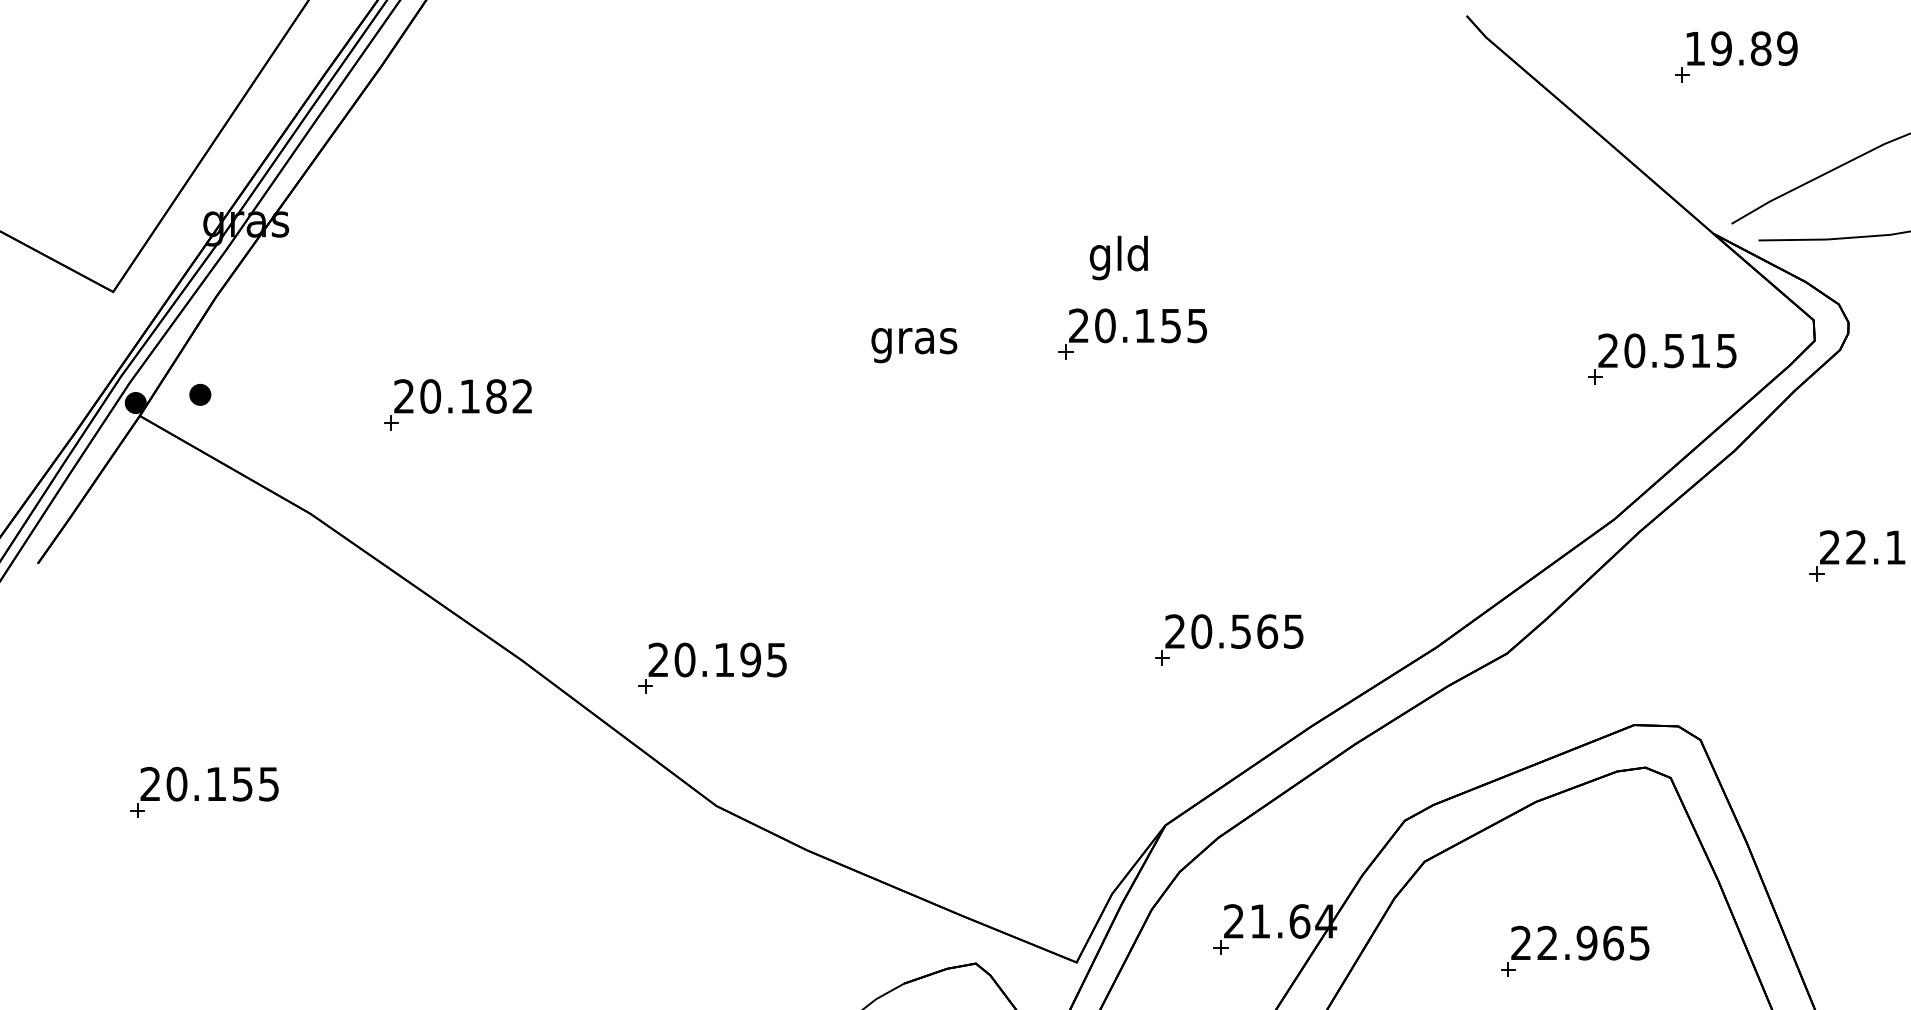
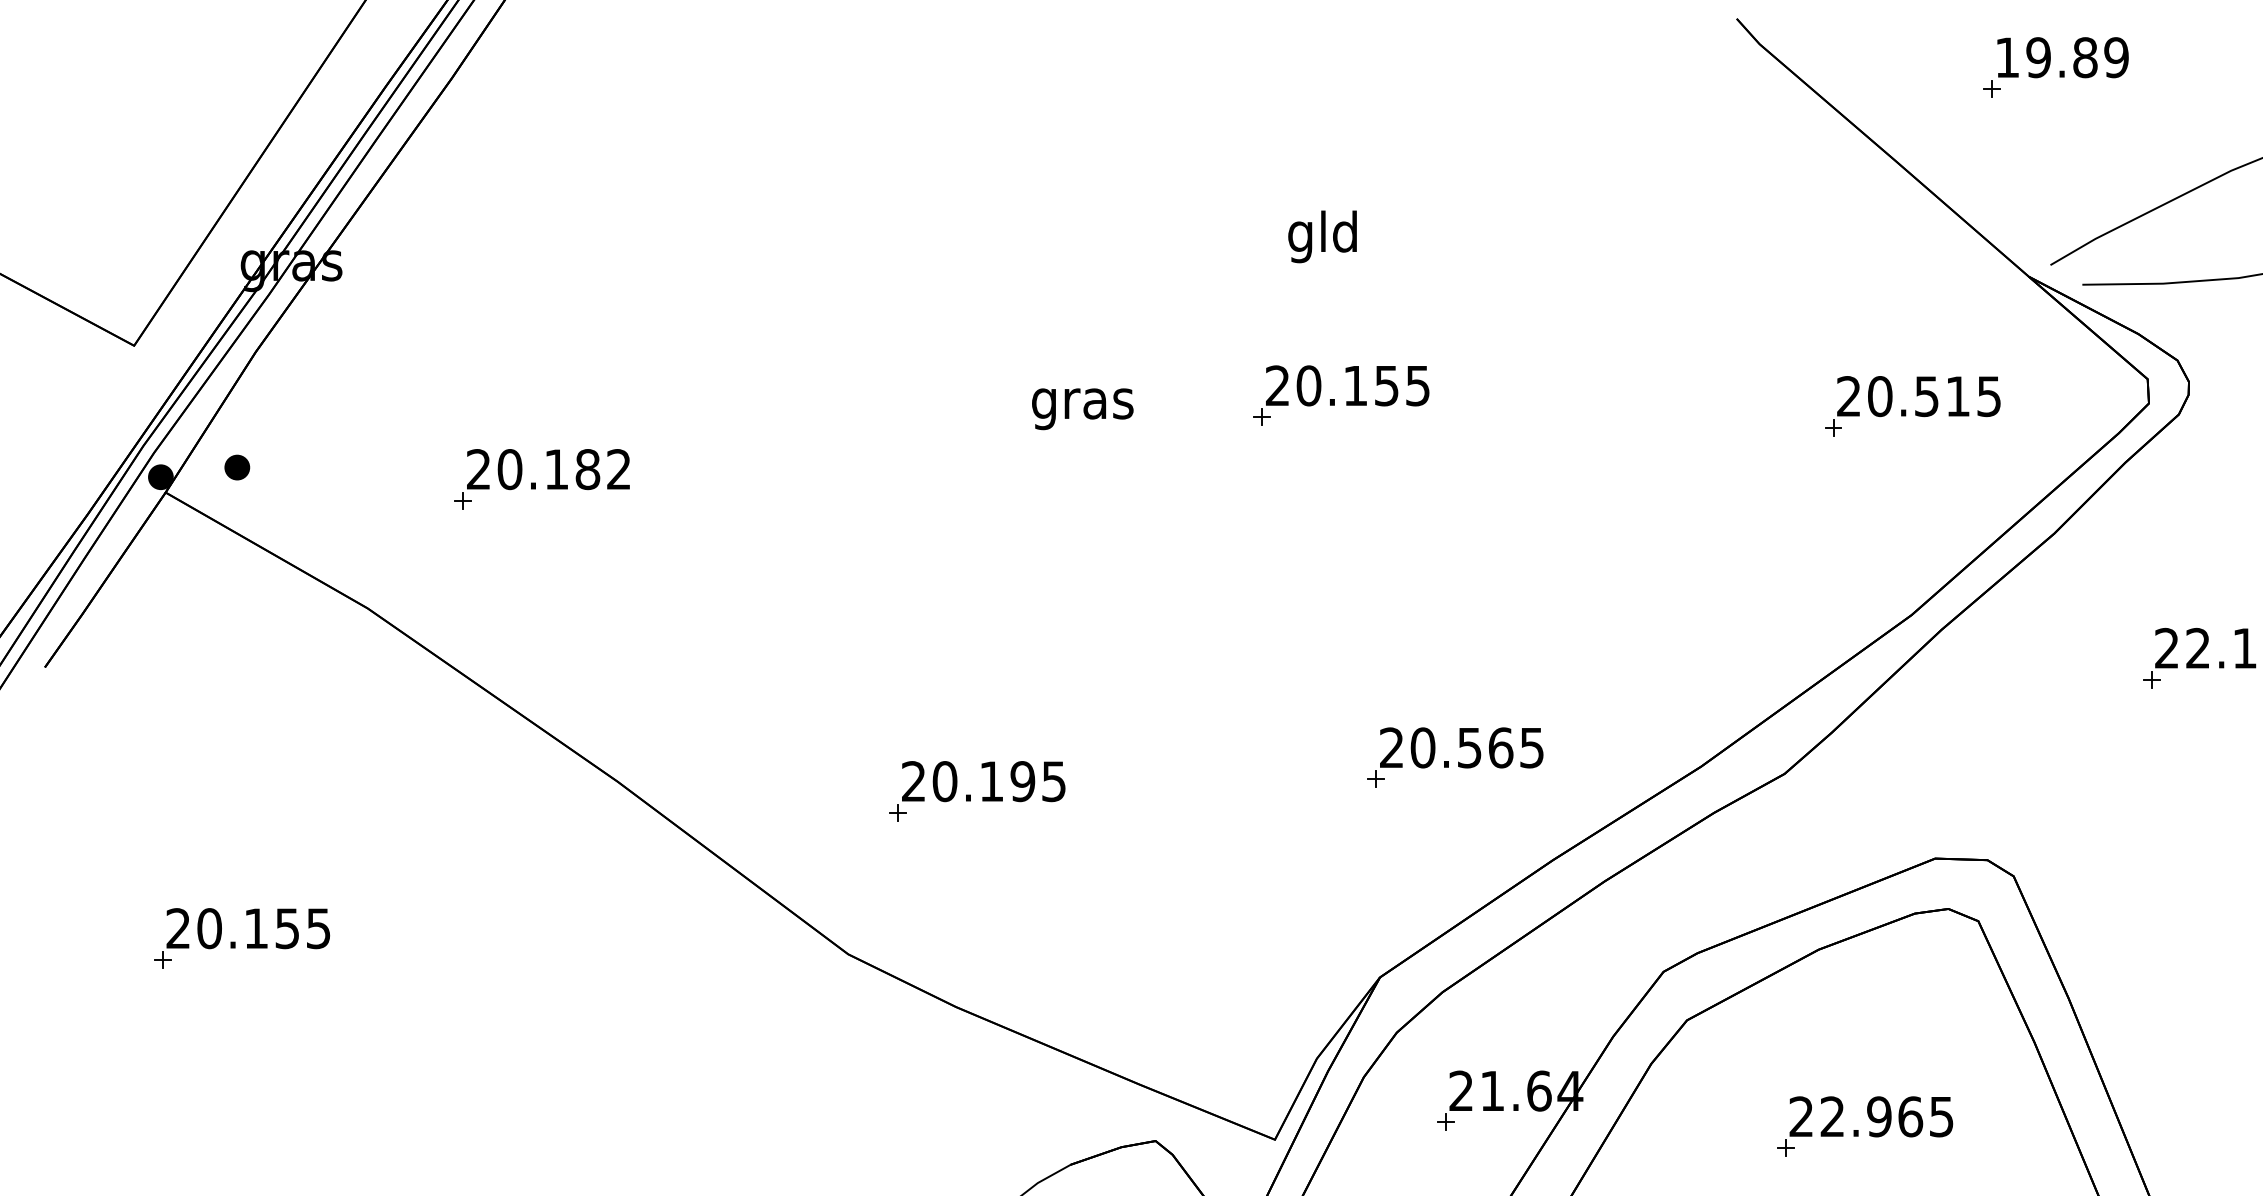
text: (1118, 257) -> (1322, 236), moved
part: (1662, 358) -> (1913, 405), moved
part: (706, 671) -> (970, 795), moved

